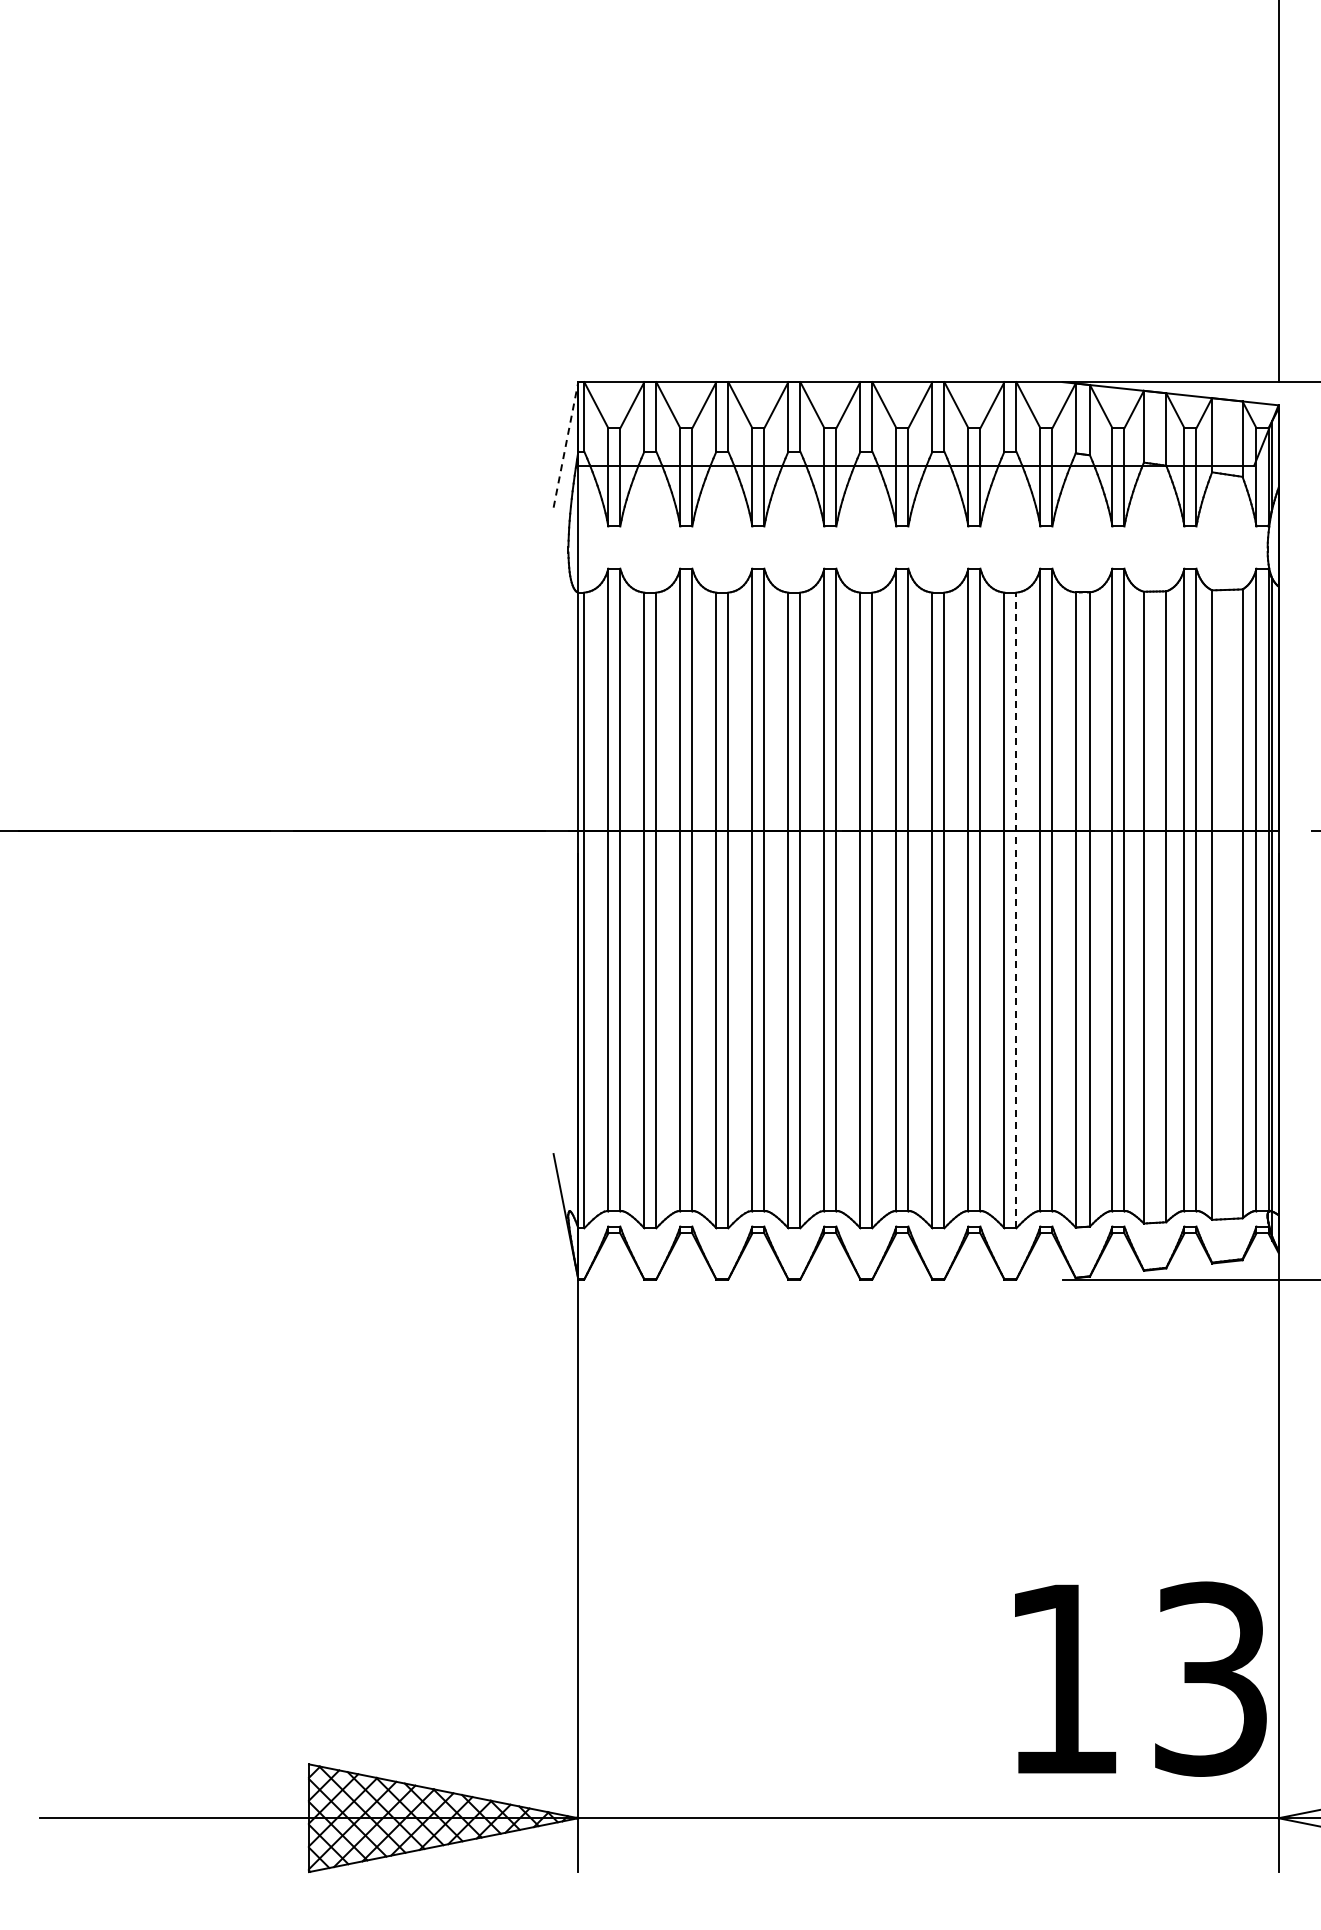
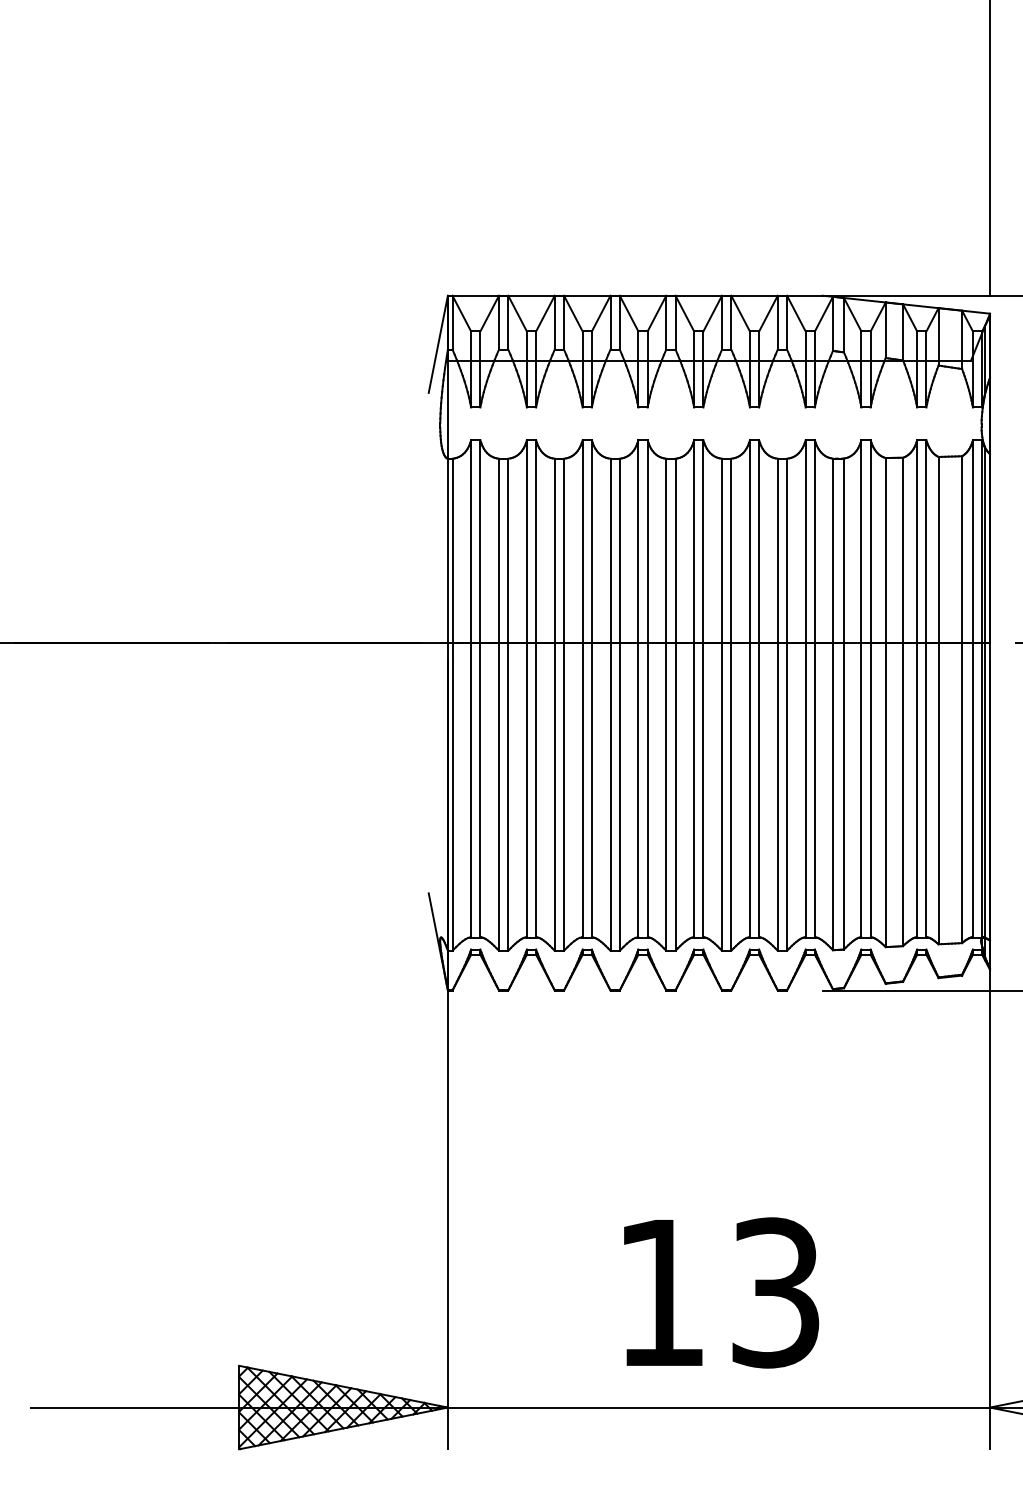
line: (565, 444) -> (437, 344), dashed -> solid
line: (1016, 910) -> (787, 704), dashed -> solid
text: (1140, 1678) -> (721, 1292), moved

